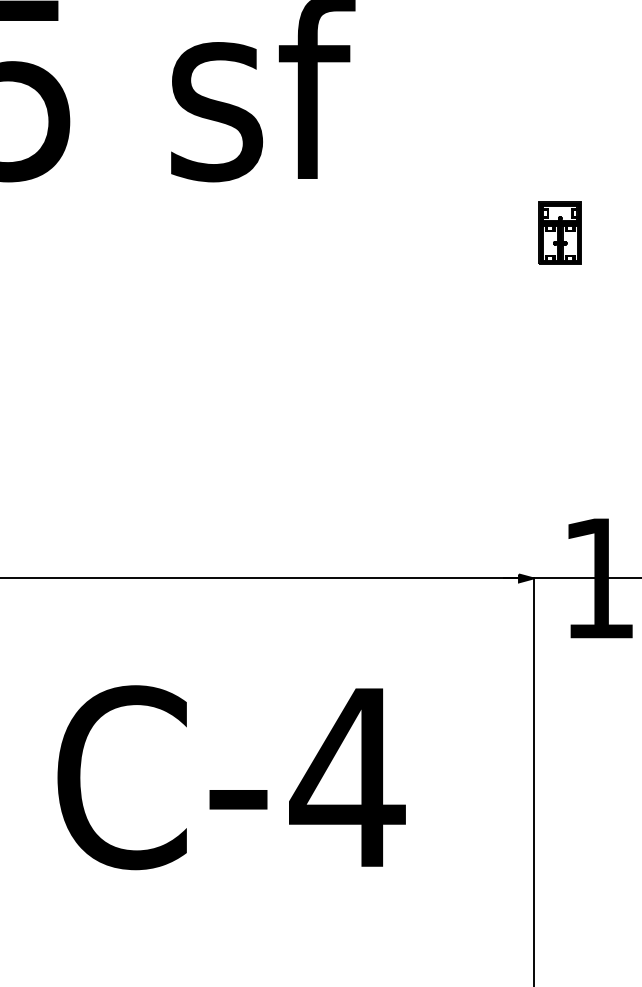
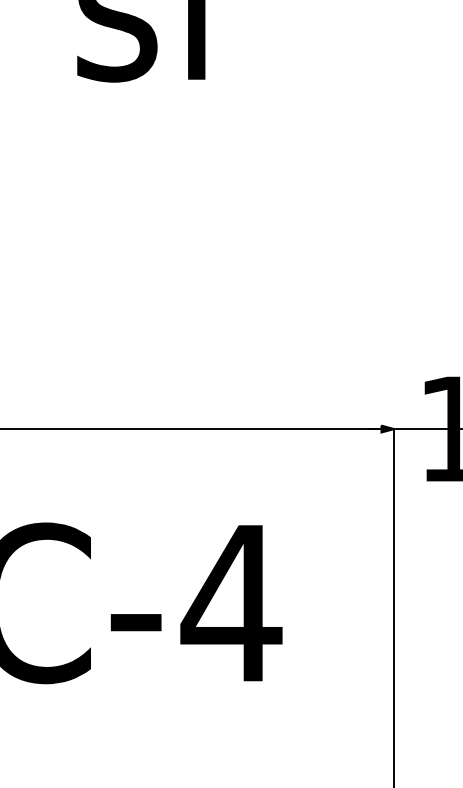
part: (559, 232) -> (416, 126), removed

